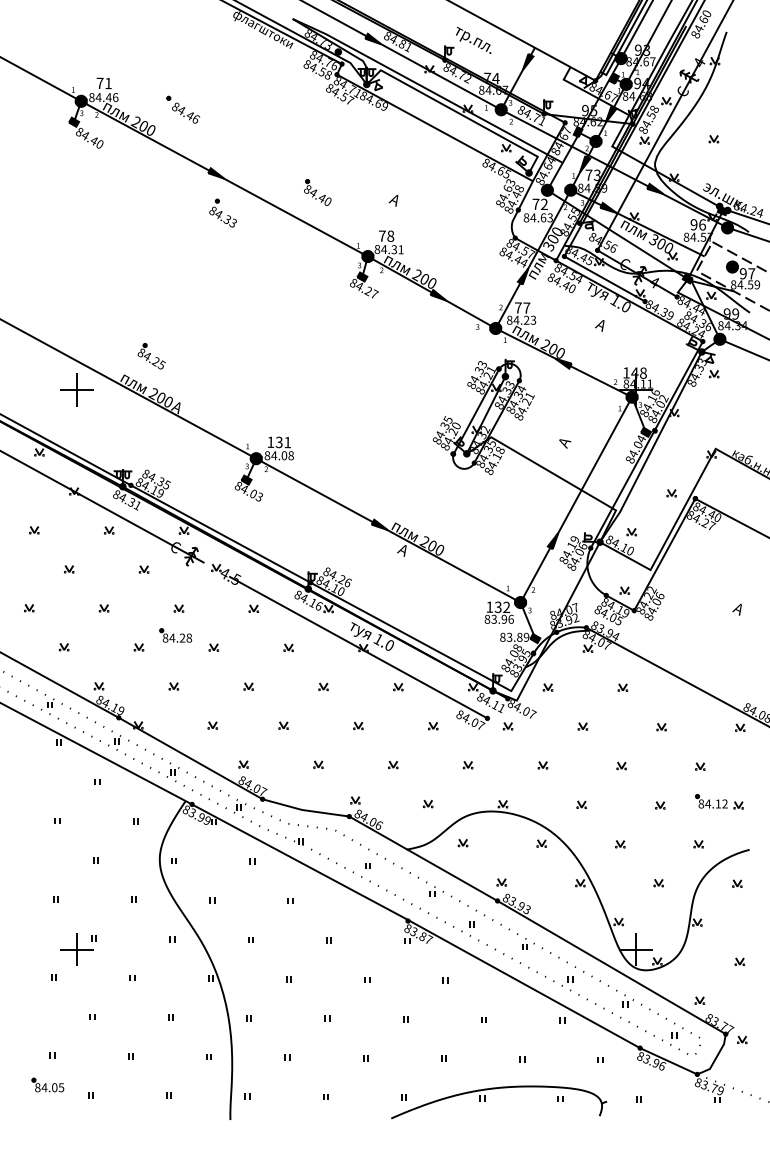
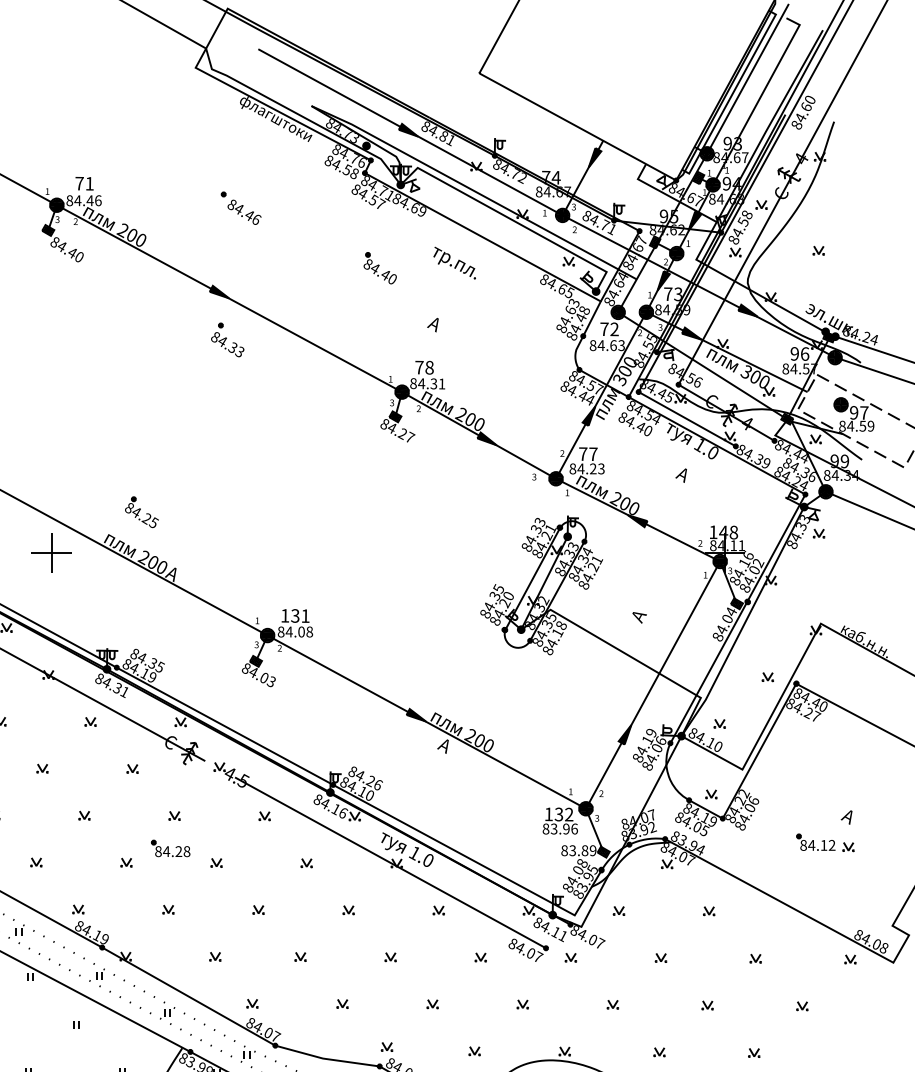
text: (473, 39) -> (454, 262), moved
part: (183, 109) -> (241, 207), moved
part: (317, 192) -> (379, 268), moved
part: (719, 801) -> (825, 842), moved

